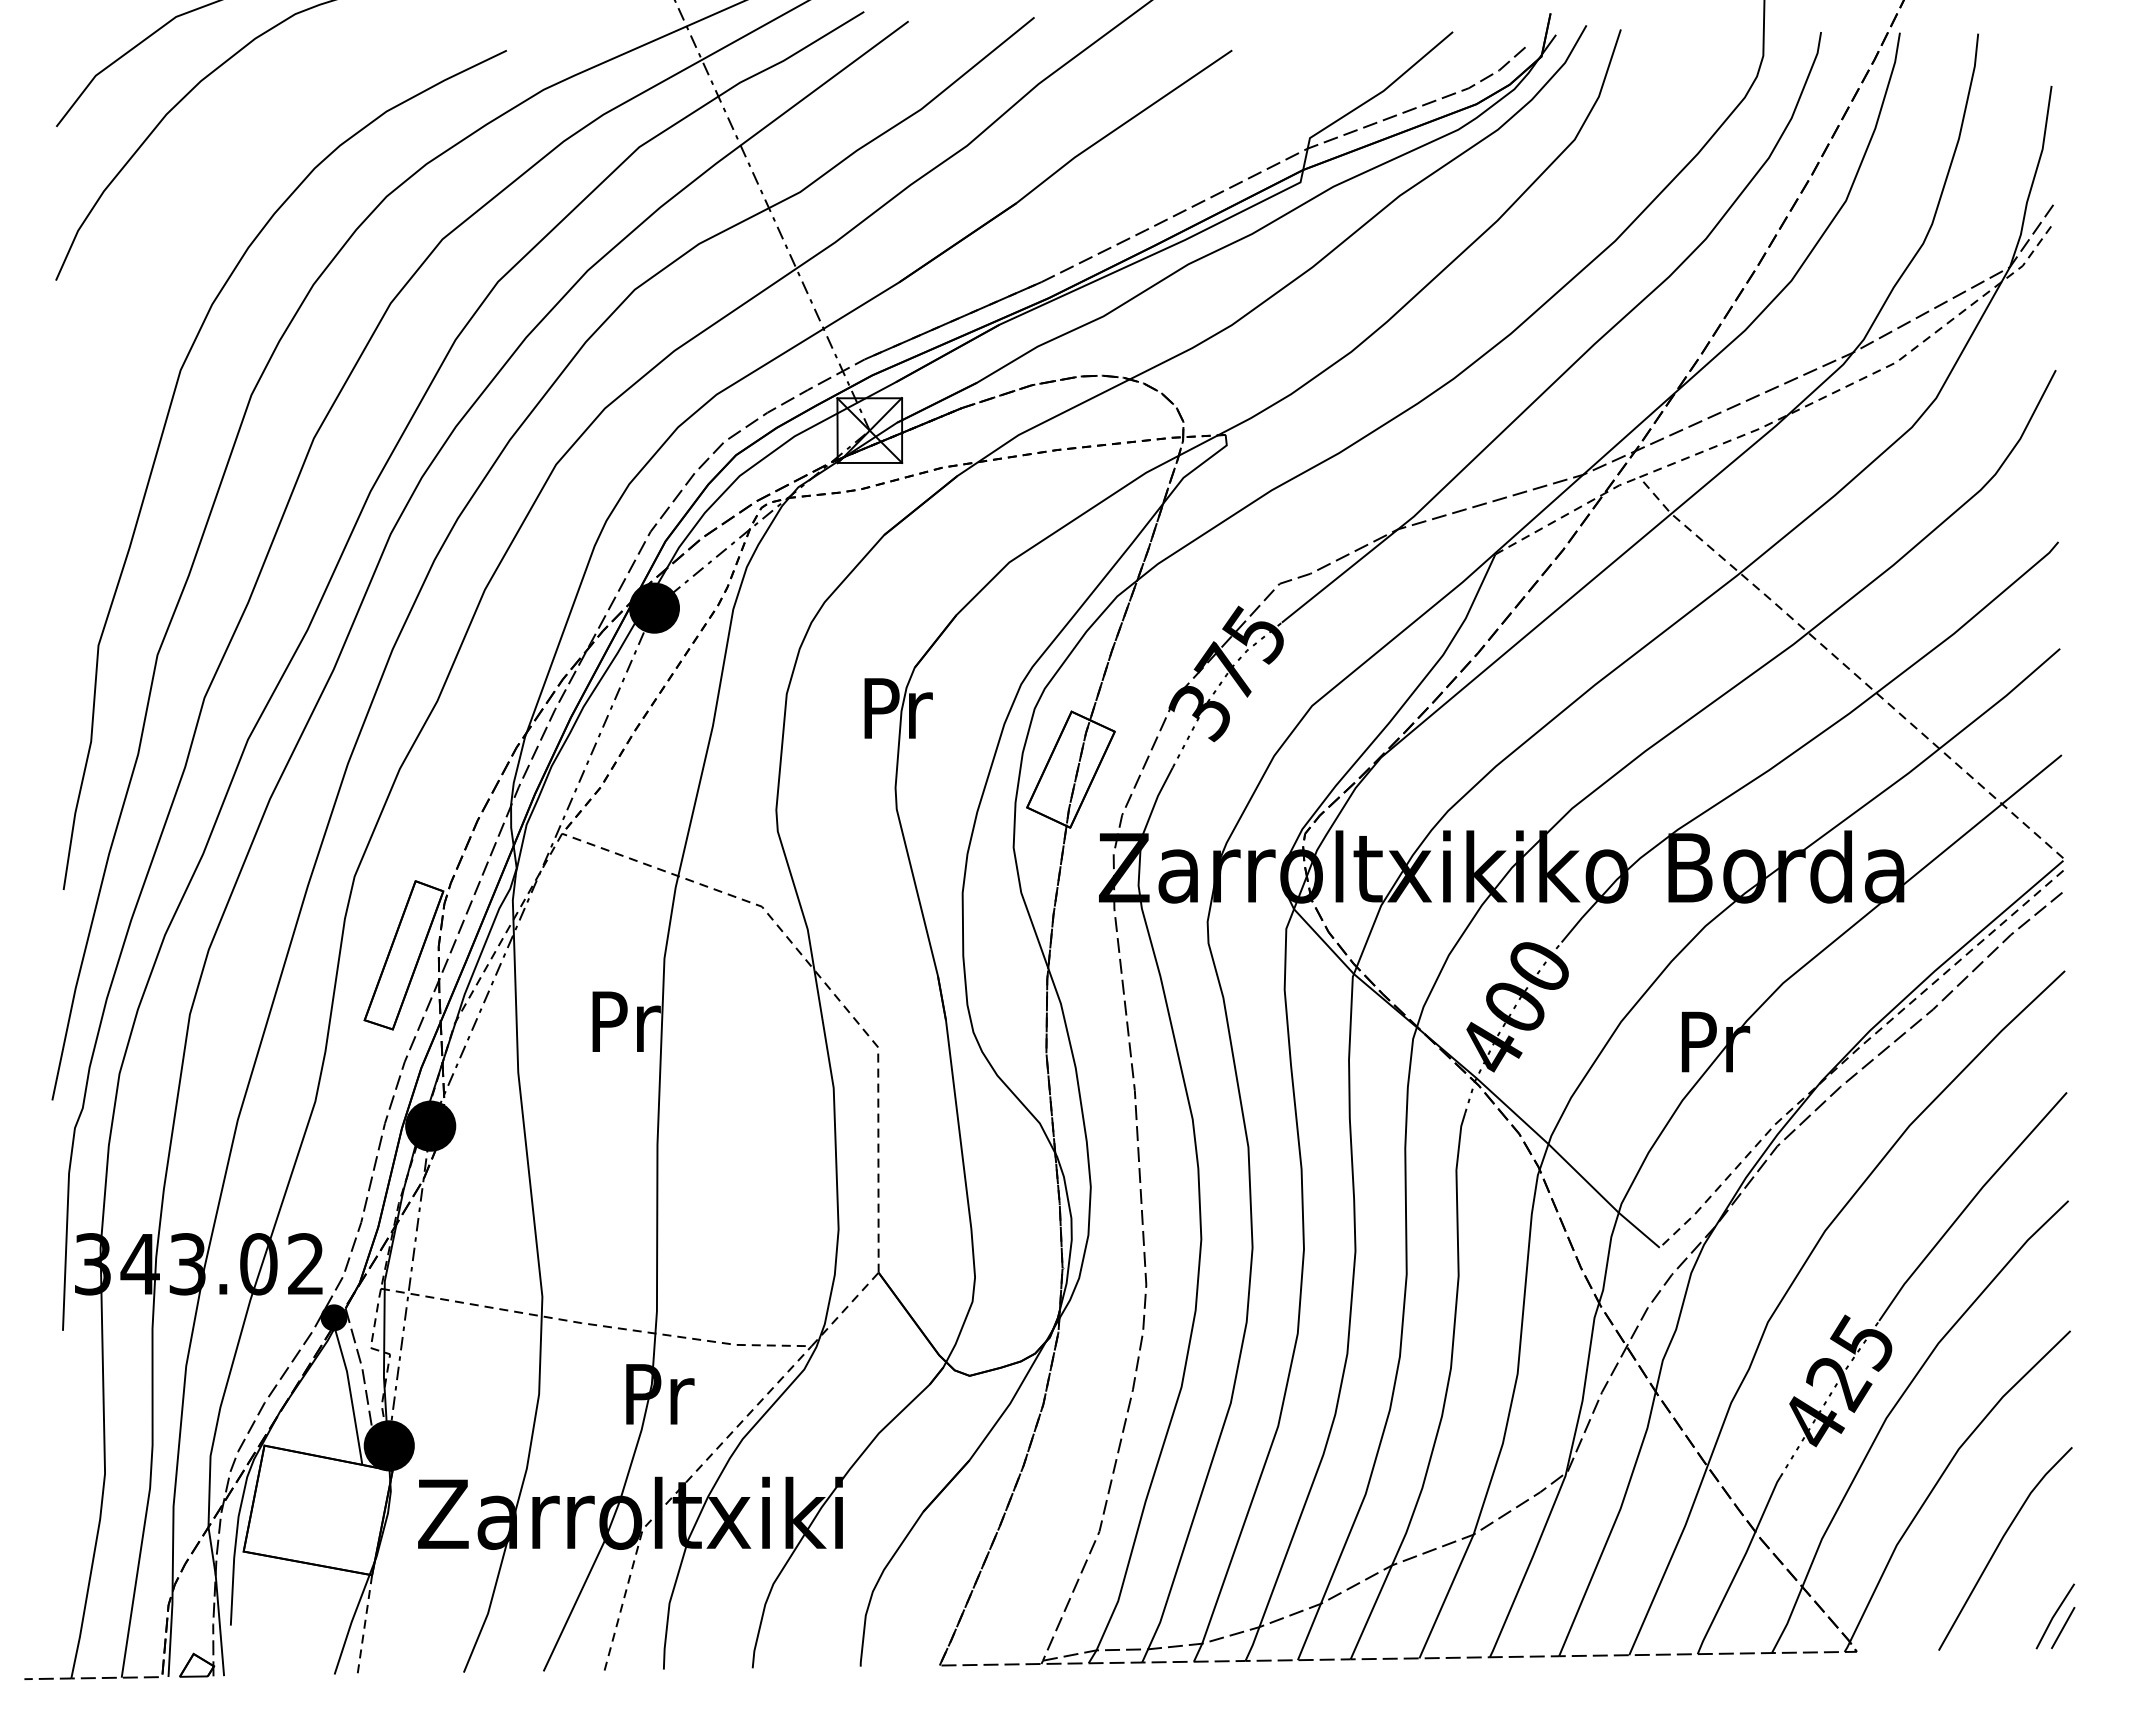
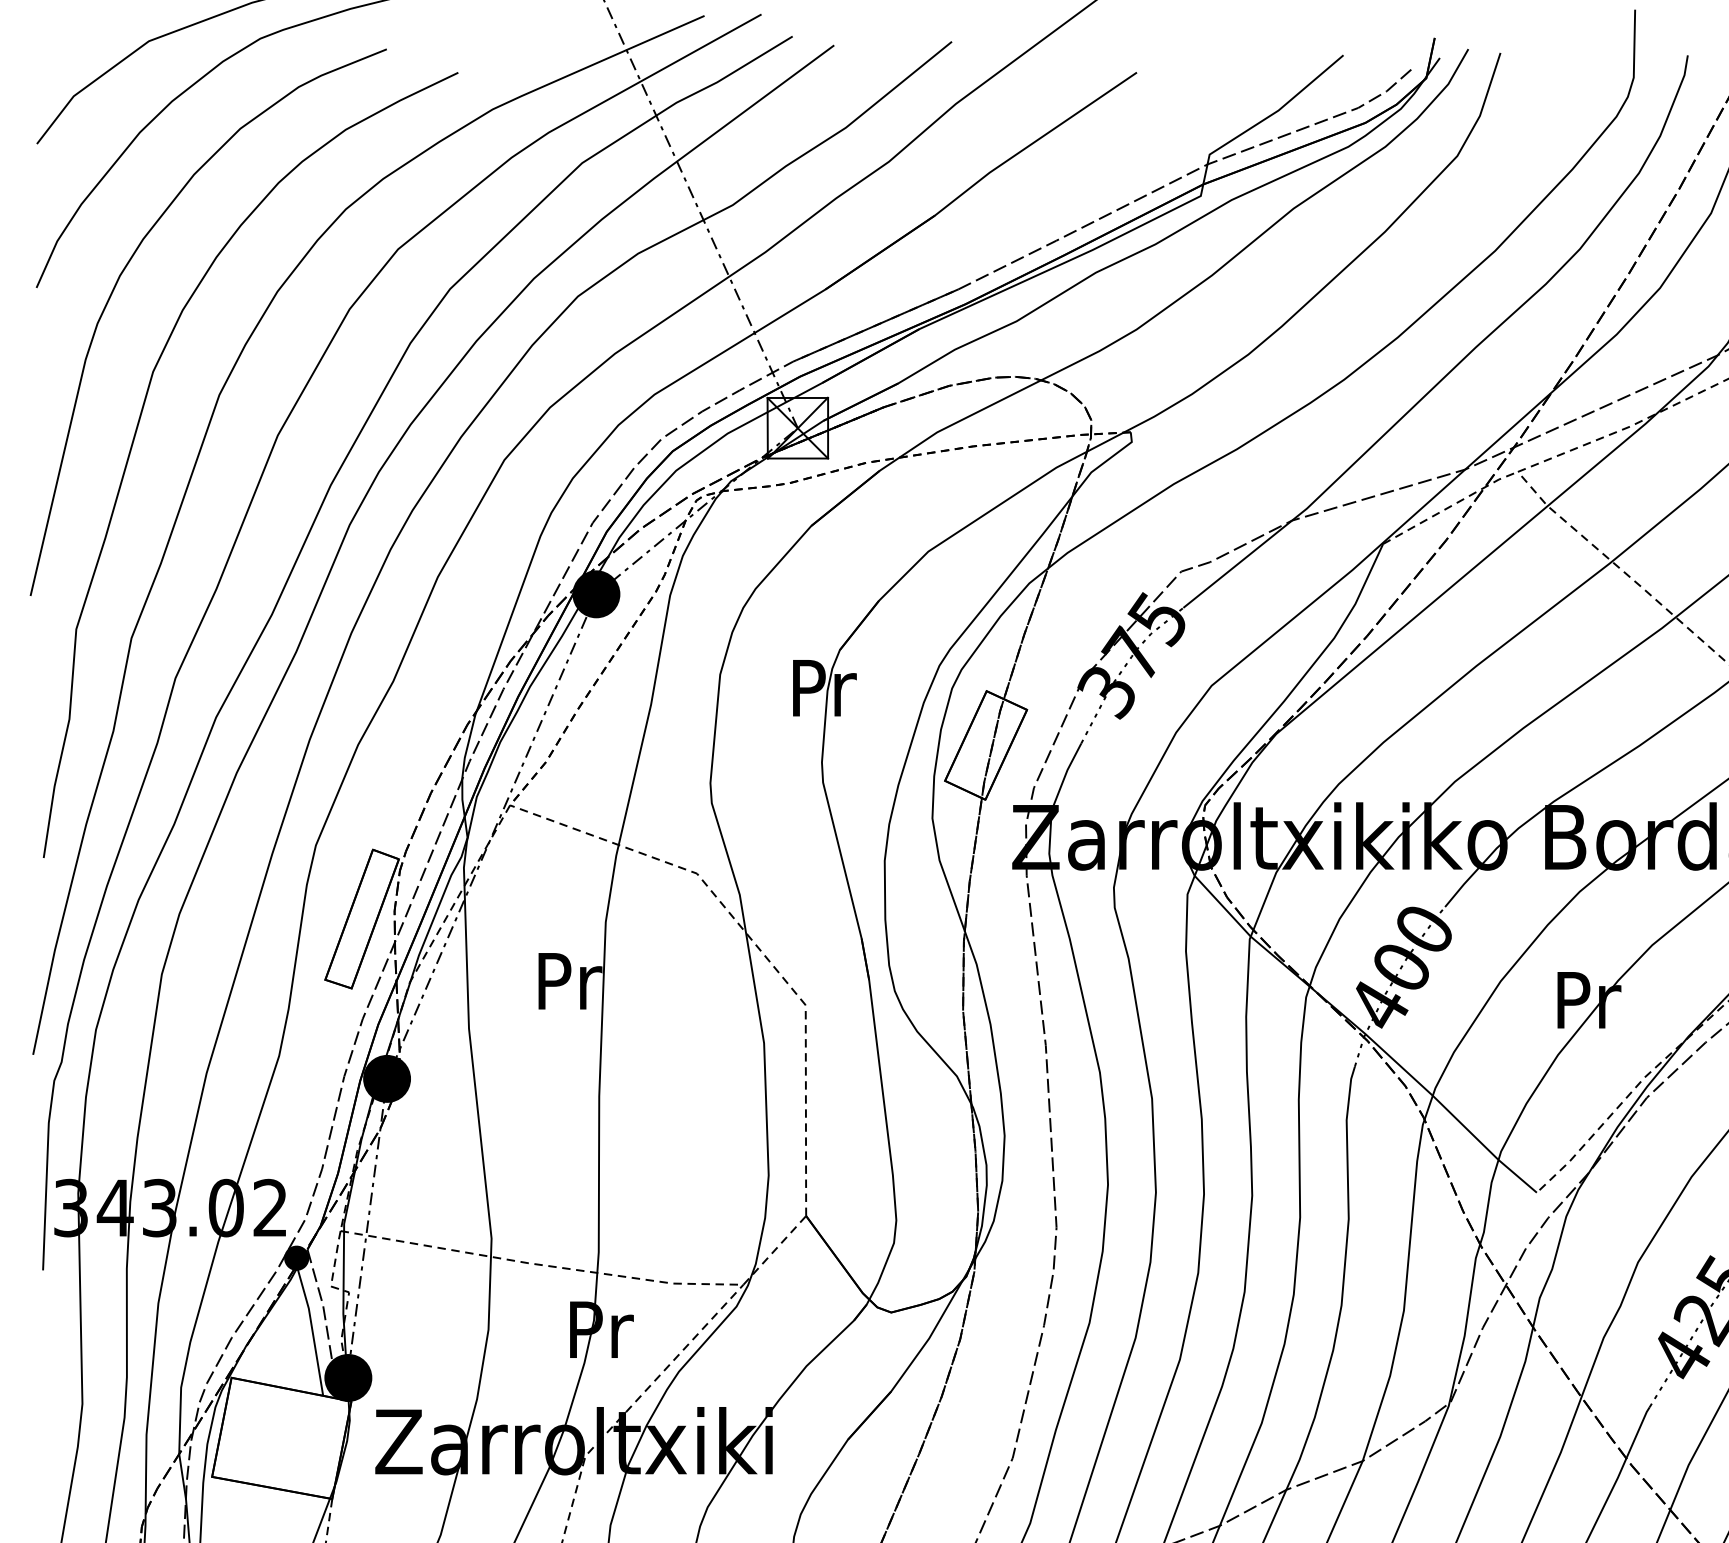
curve: (152, 258) -> (126, 267), added

